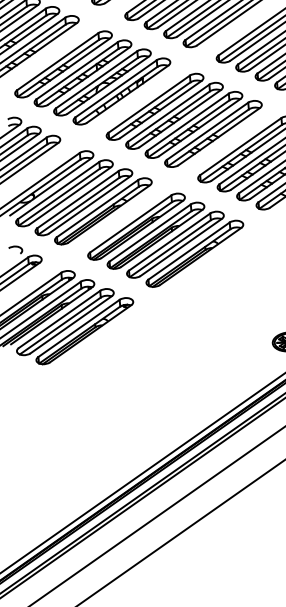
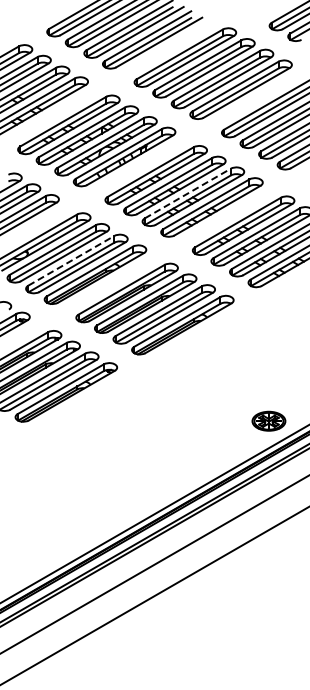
line: (187, 122) -> (187, 193), solid -> dashed
line: (78, 199) -> (71, 260), solid -> dashed

